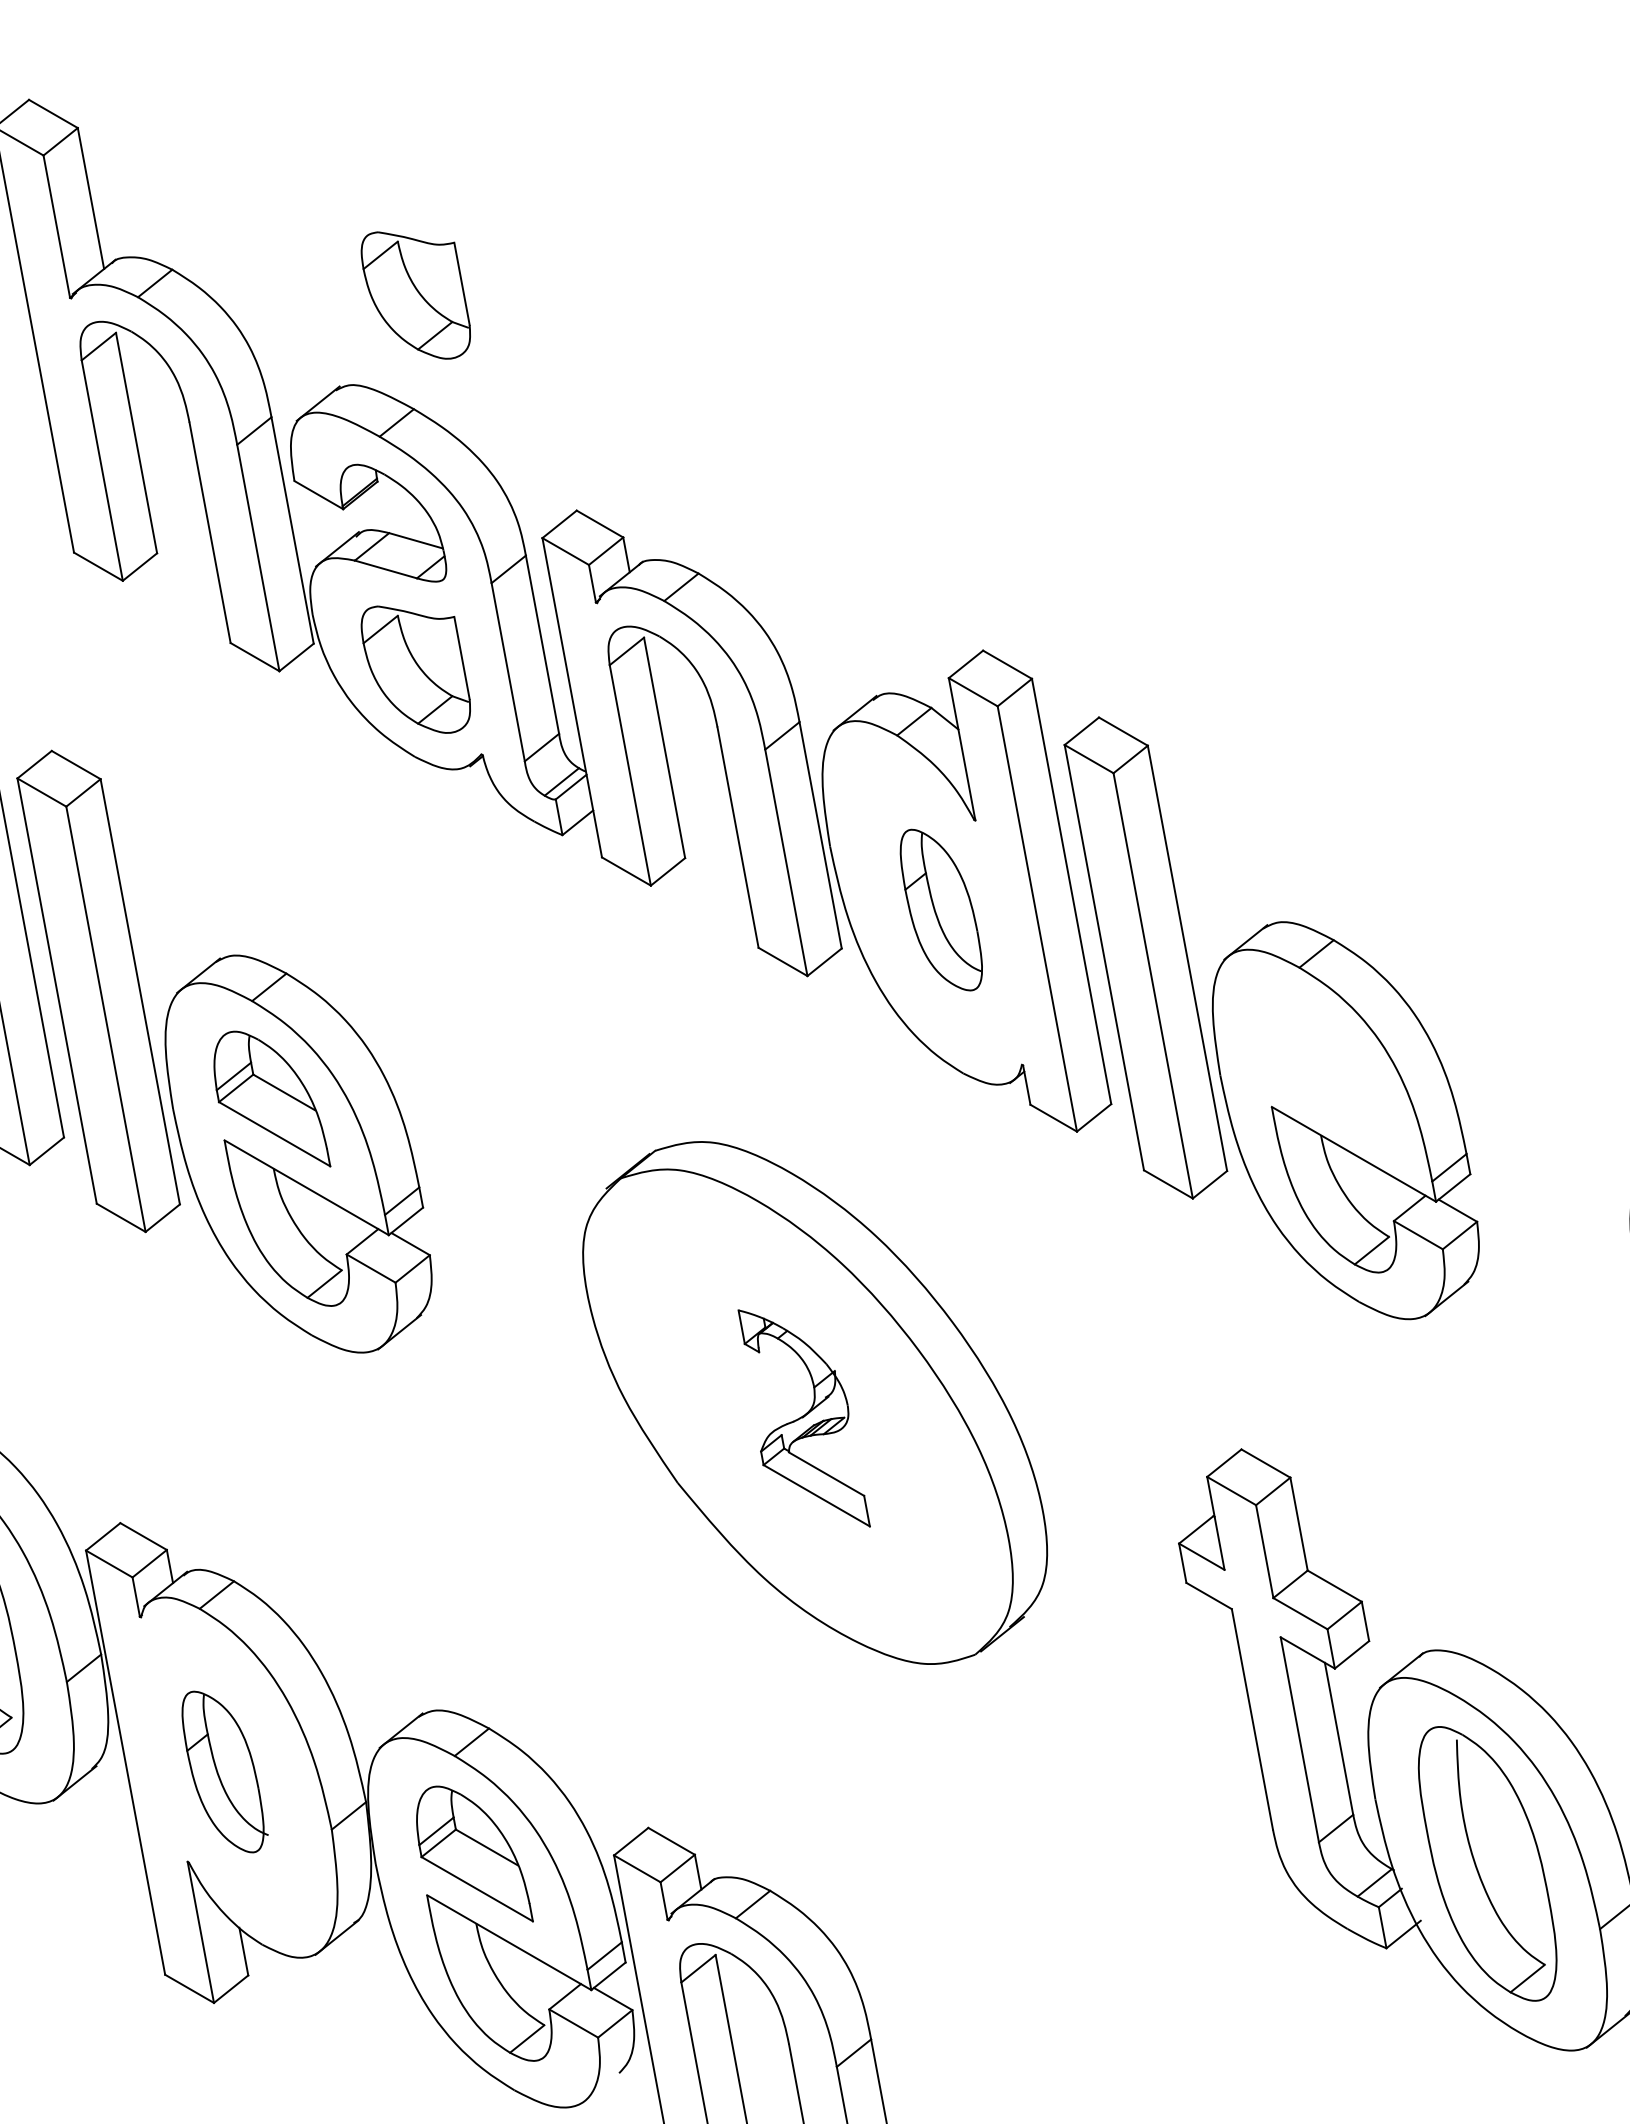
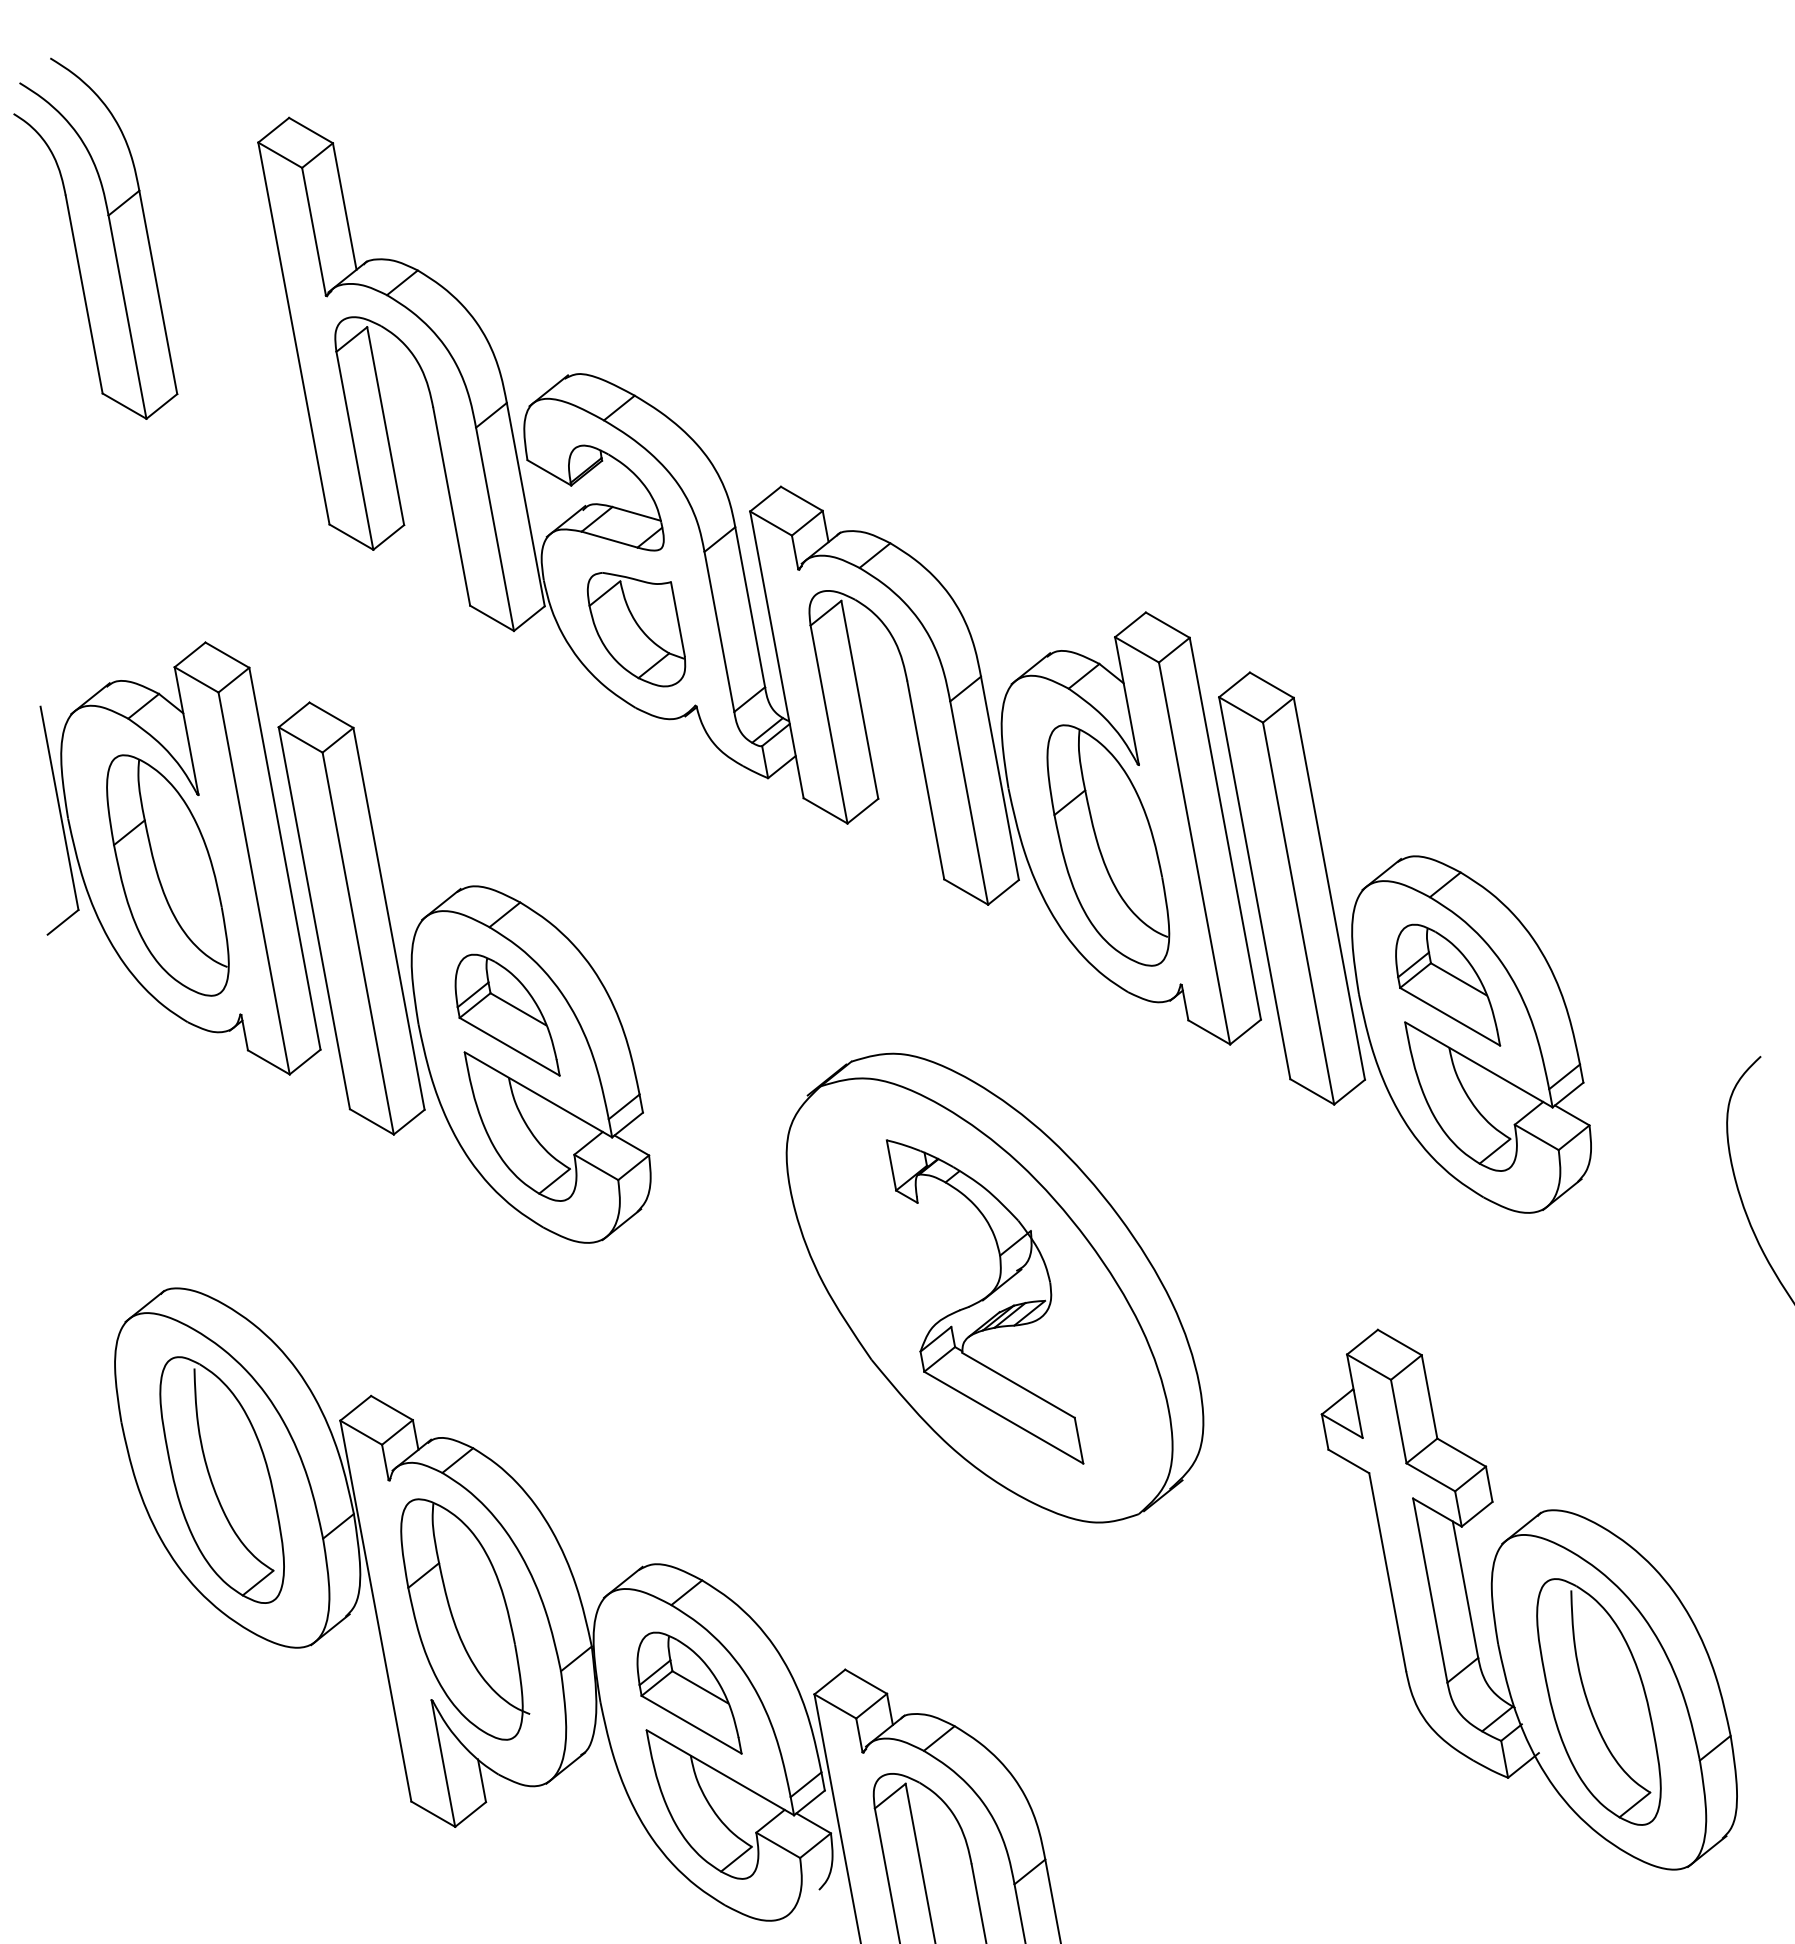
part: (415, 295) -> (636, 293), removed
part: (941, 910) -> (1108, 845), size x1.67
part: (1320, 1064) -> (1448, 984), added
part: (804, 1417) -> (985, 1301), size x1.67
part: (225, 1772) -> (465, 1619), size x1.67

